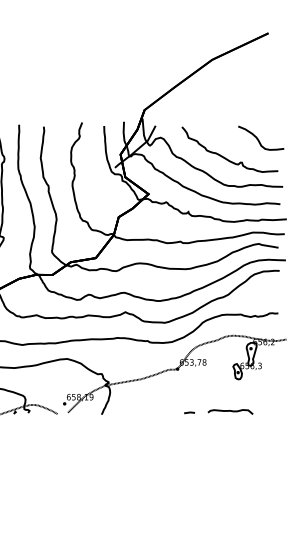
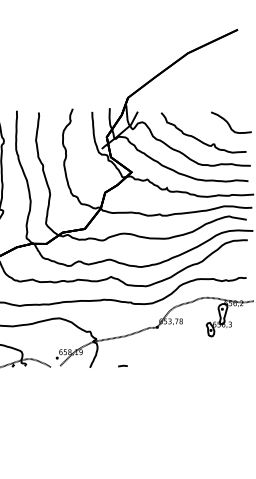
curve: (230, 411) -> (204, 364), removed
line: (189, 412) -> (122, 365), moved

